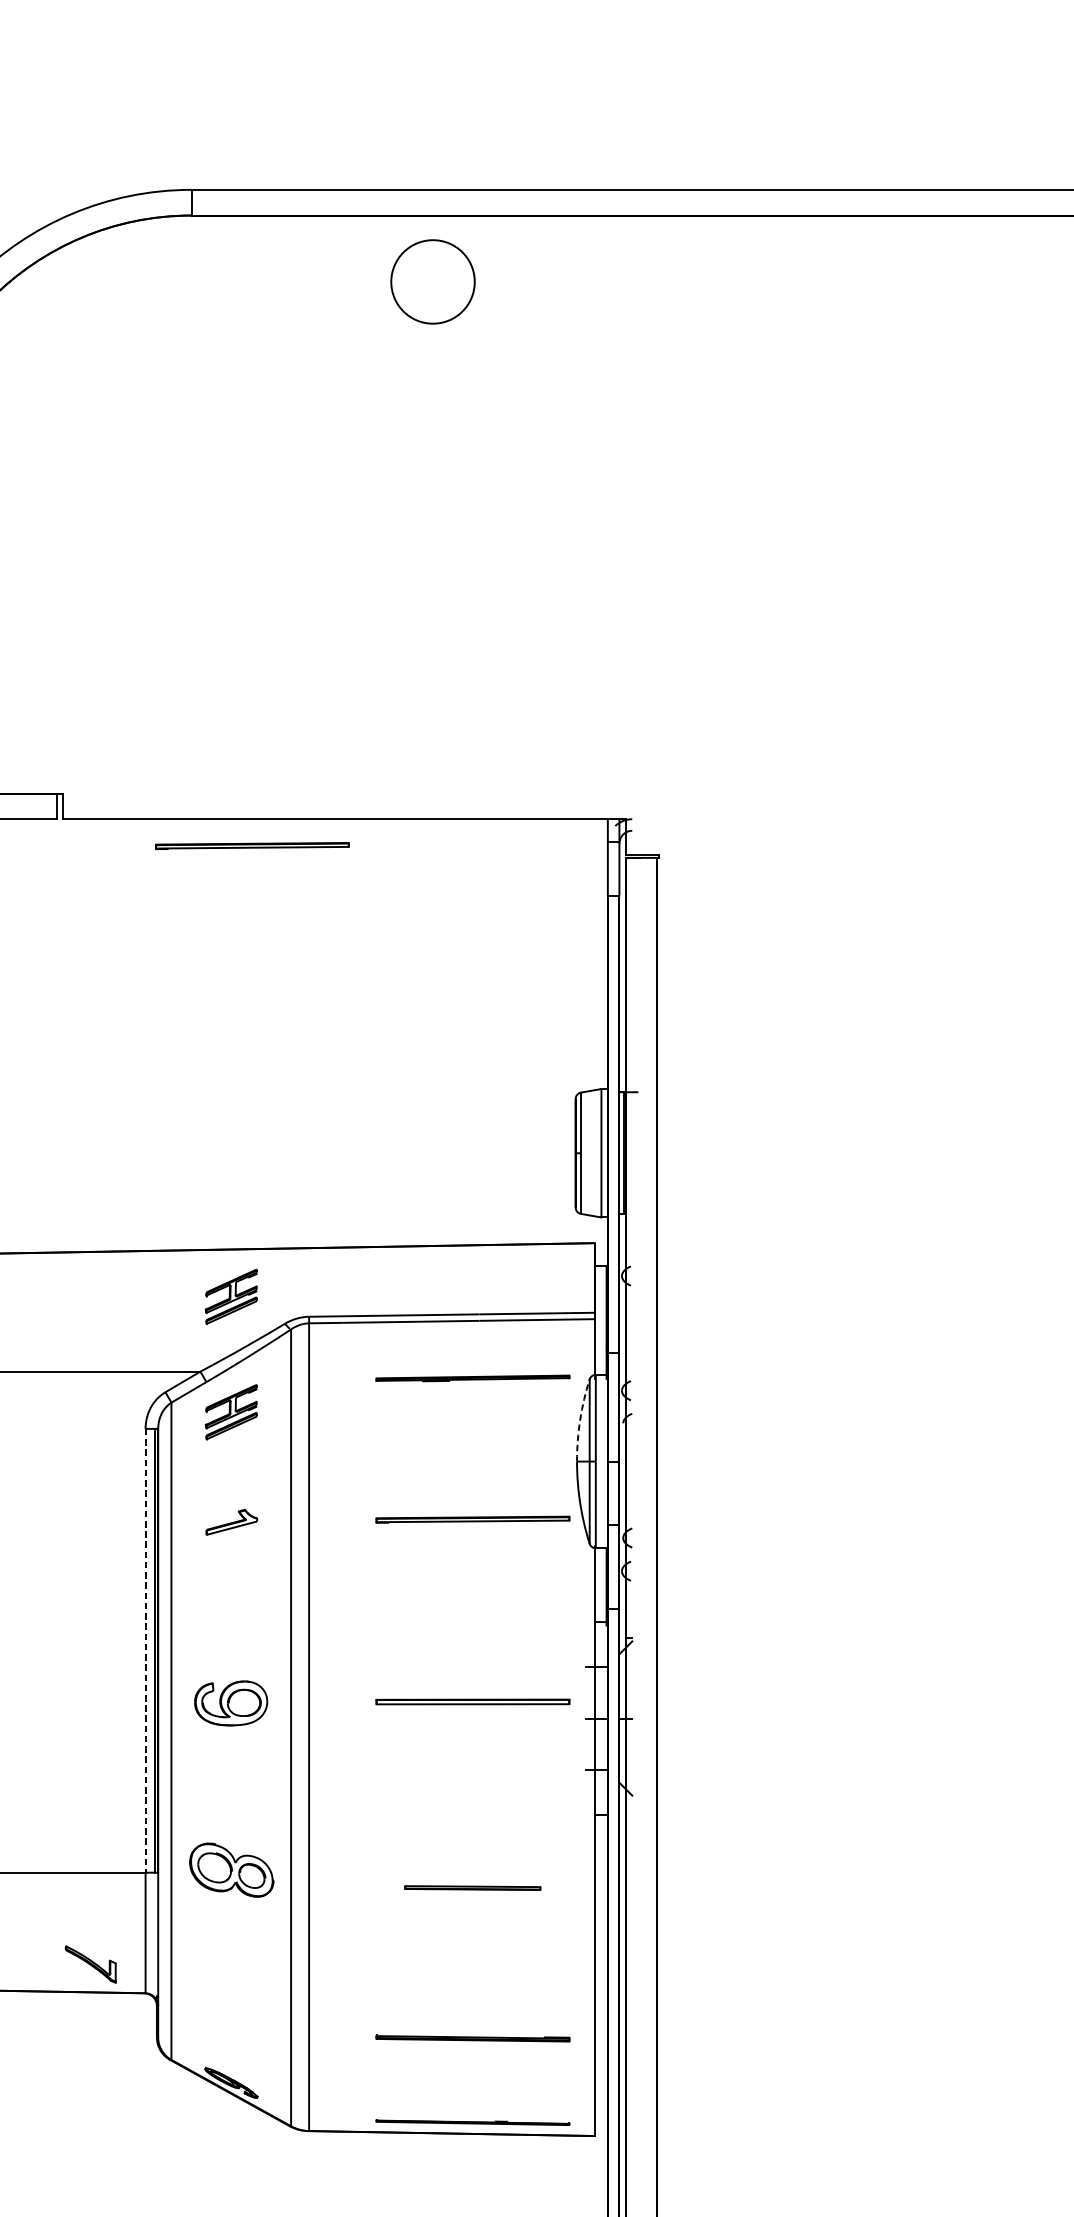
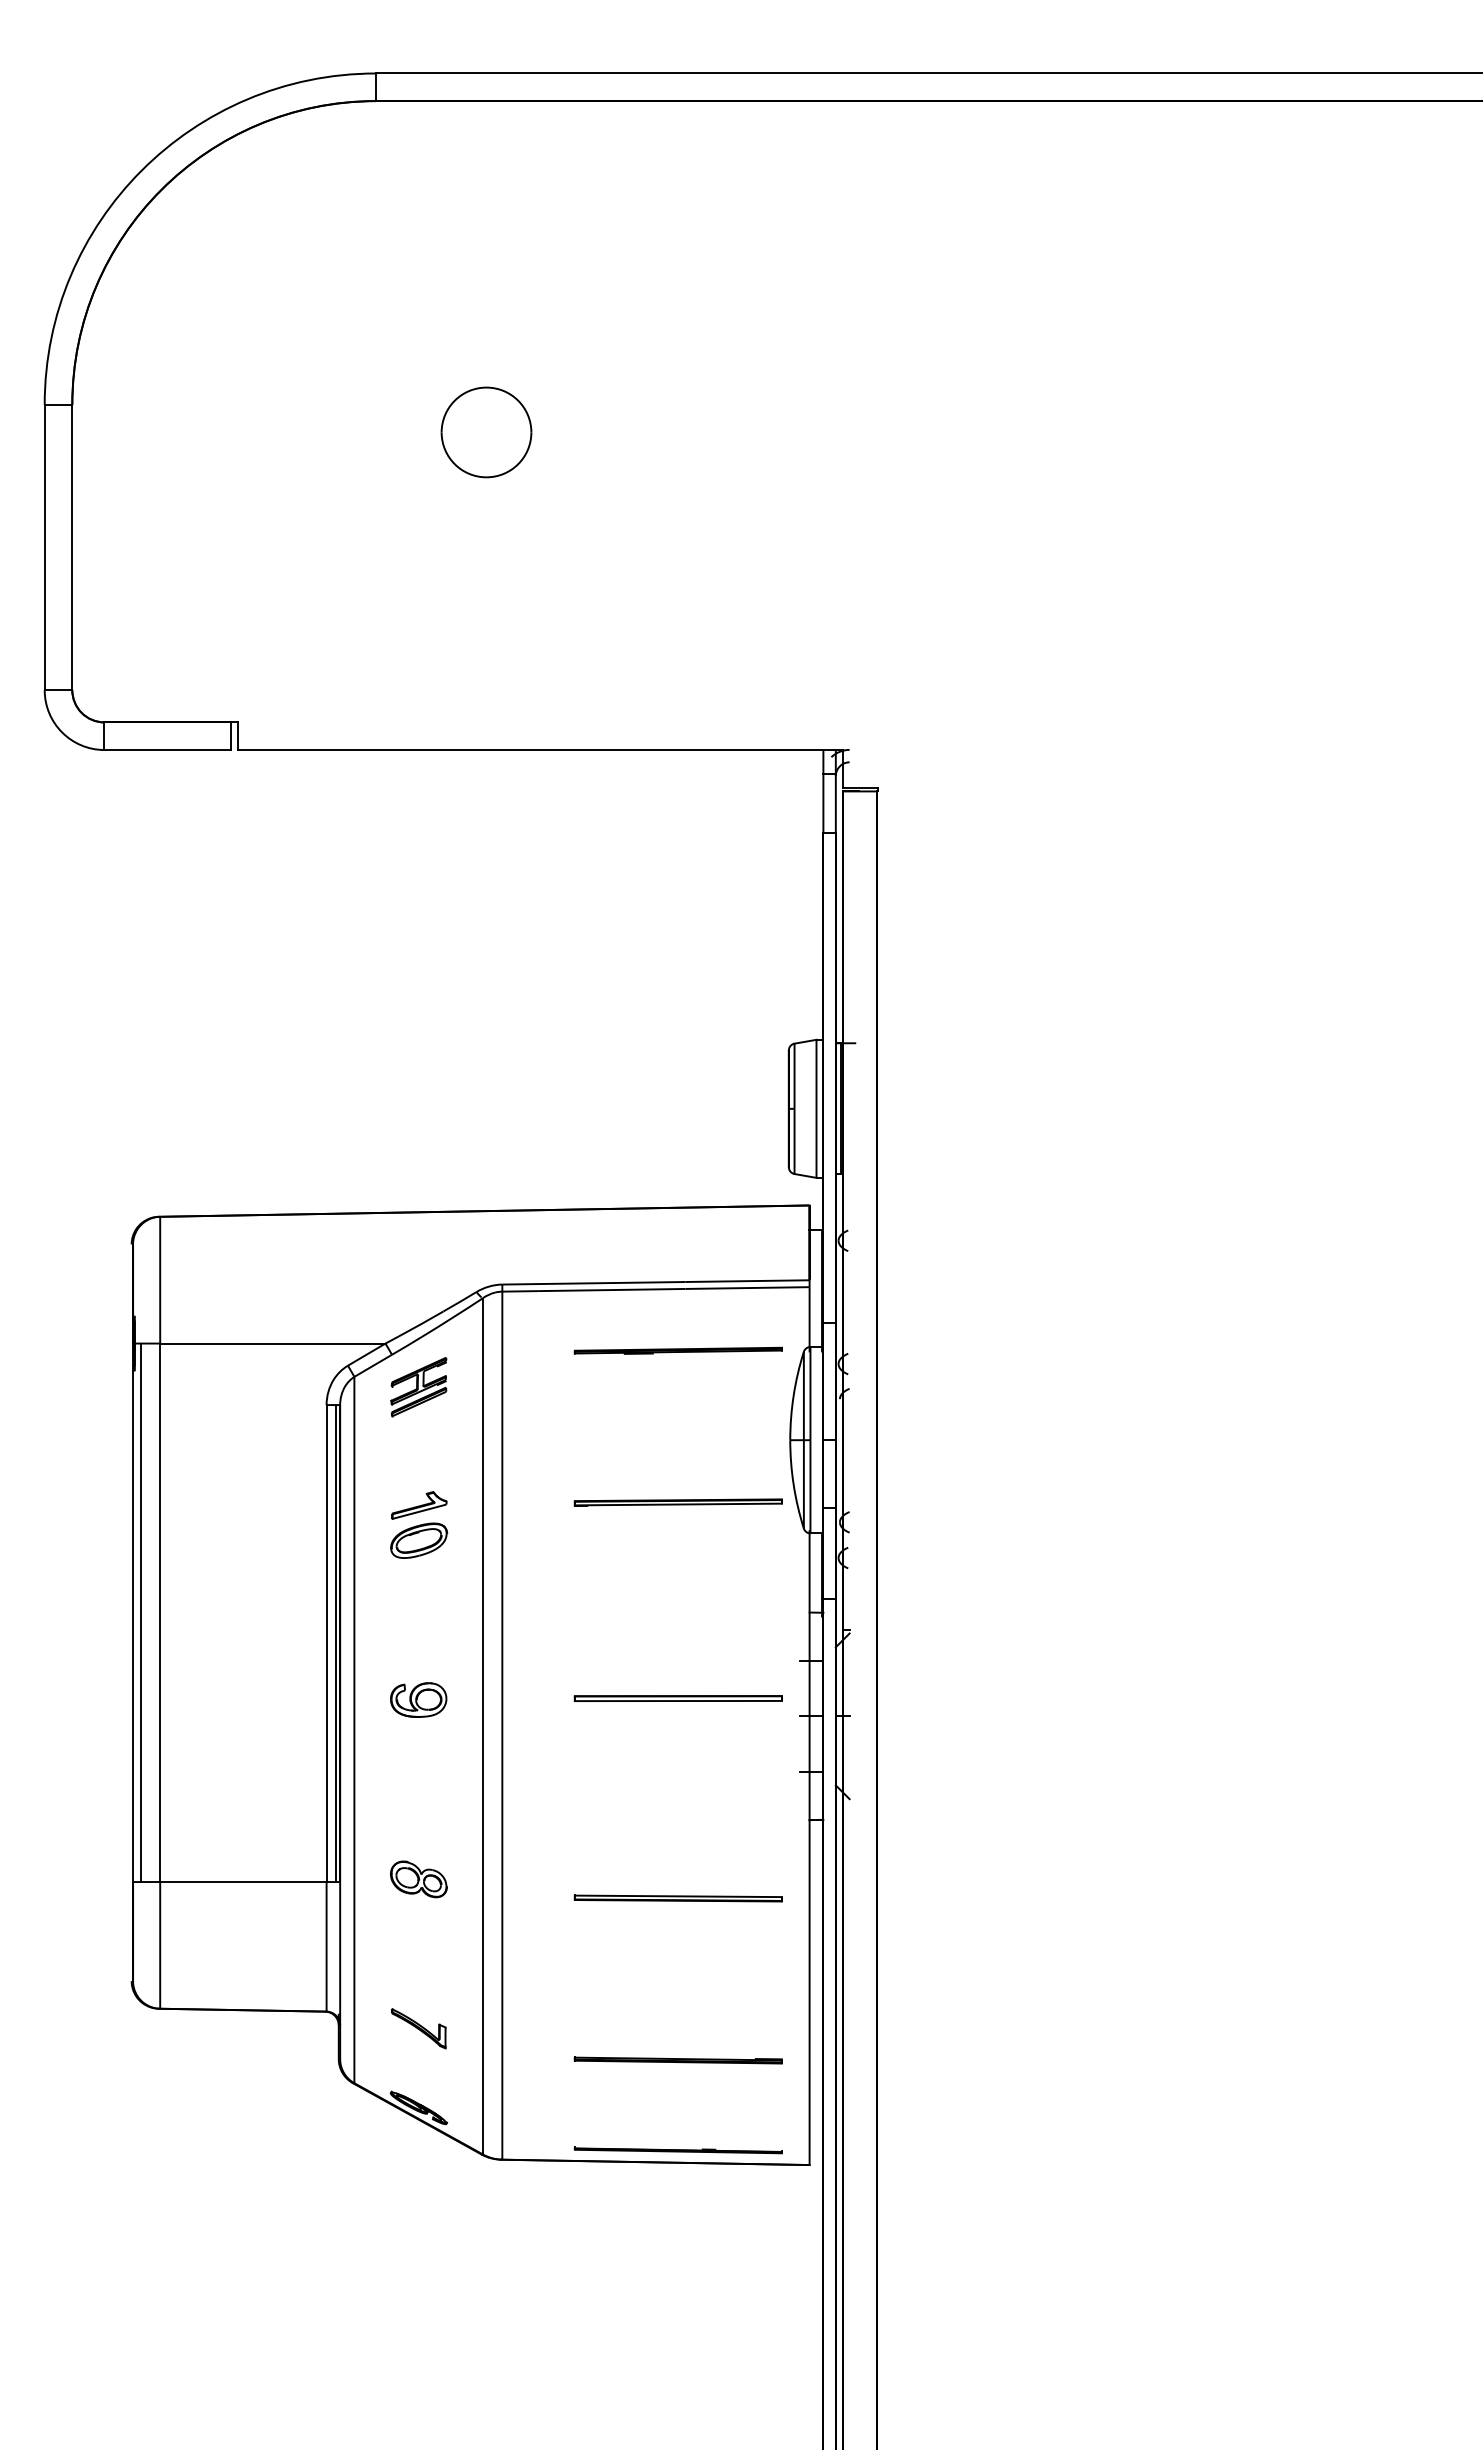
part: (433, 281) -> (486, 432), moved
part: (251, 845) -> (440, 778), removed
part: (231, 1297) -> (418, 1263), removed
arc: (580, 1419) -> (793, 1395), dashed -> solid
part: (232, 1554) -> (419, 1540), added
line: (145, 1651) -> (326, 1644), dashed -> solid
part: (231, 1702) -> (418, 1699), size x0.71
part: (231, 1870) -> (418, 1879), size x0.62
part: (472, 1888) -> (677, 1898), size x1.43
part: (90, 1964) -> (418, 2028), moved

